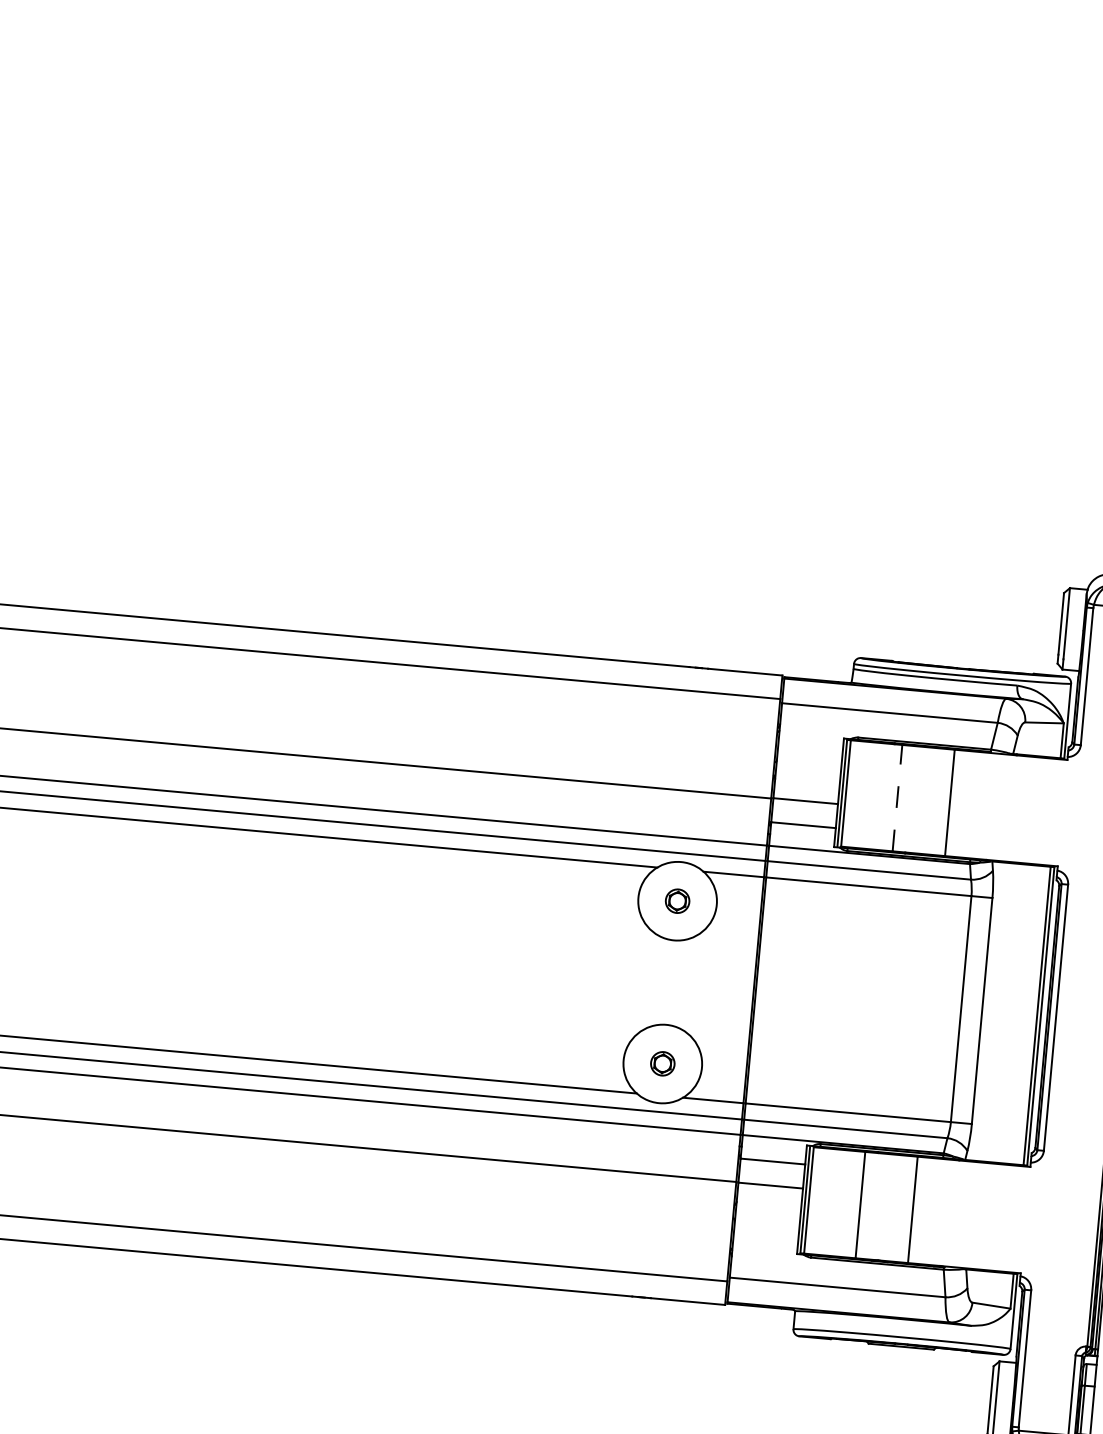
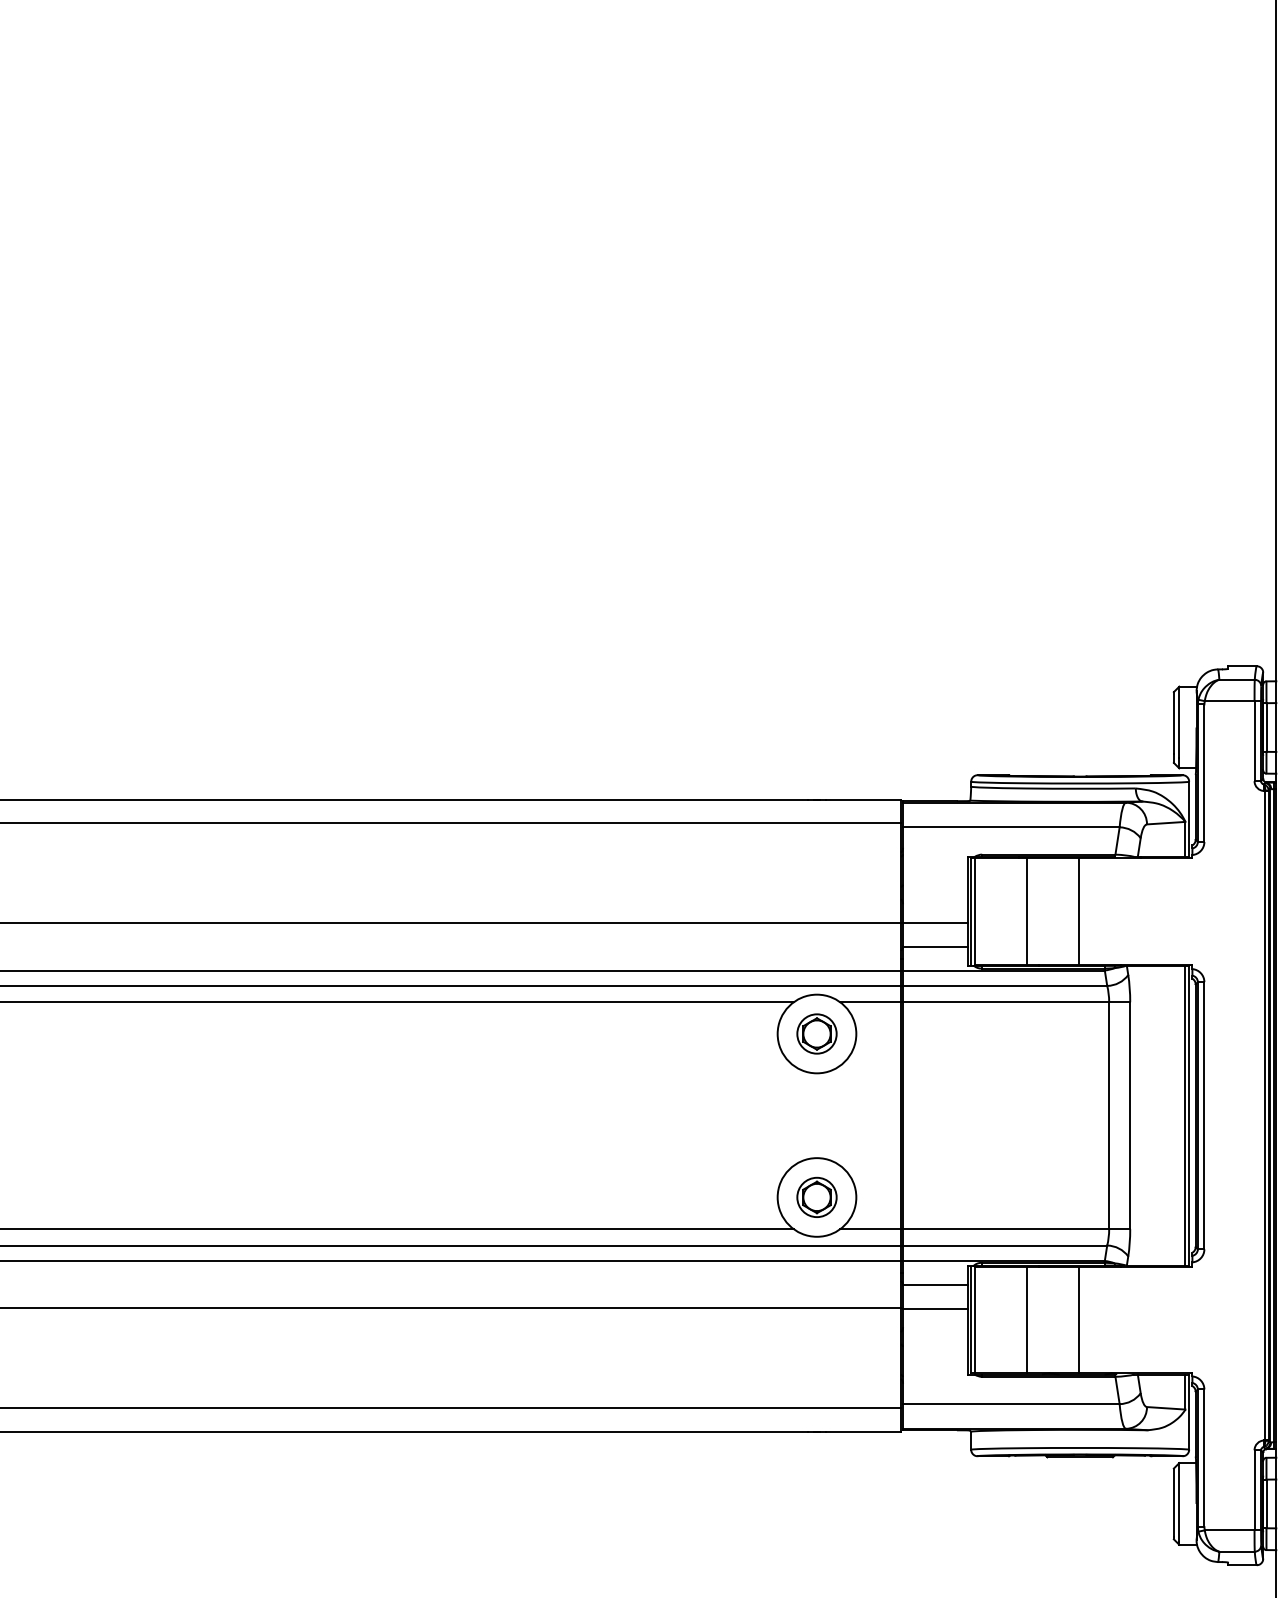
line: (897, 797) -> (1026, 910), dashed -> solid
part: (677, 900) -> (816, 1033), size x1.67
part: (662, 1063) -> (816, 1196), size x1.67

